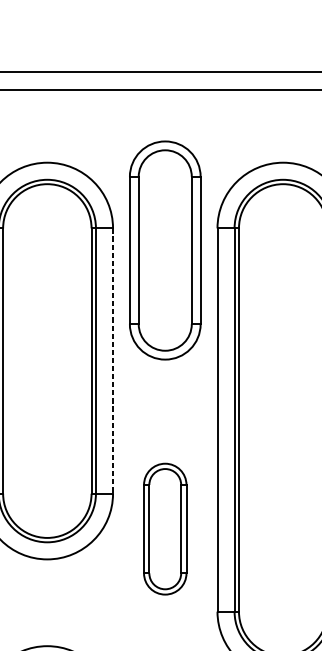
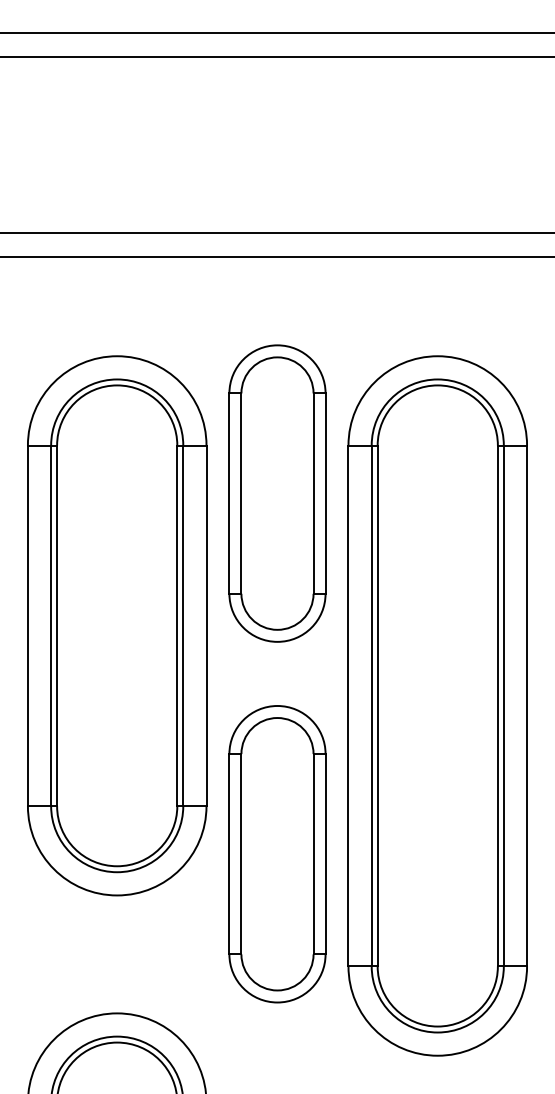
part: (165, 250) -> (277, 493), moved
line: (113, 361) -> (206, 626), dashed -> solid
part: (165, 529) -> (277, 854), size x1.67

